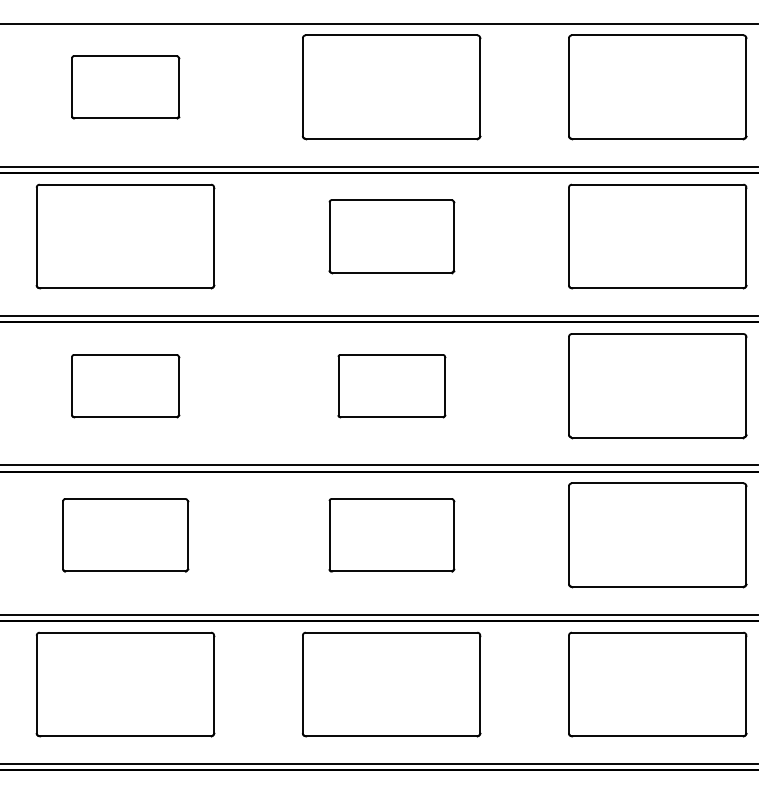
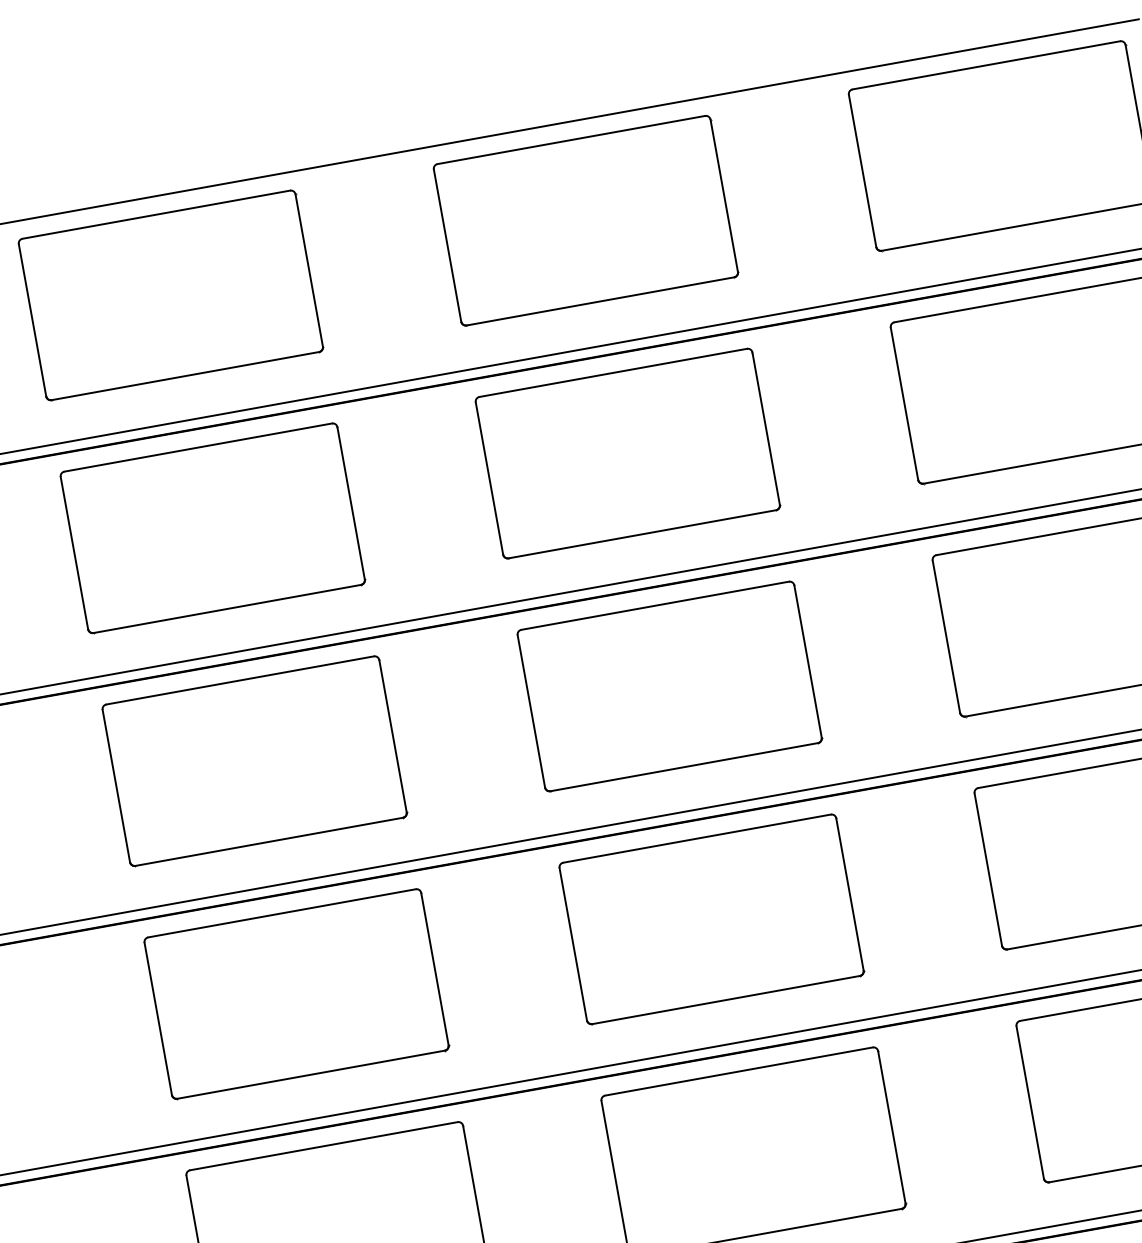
part: (125, 87) -> (171, 295), size x1.67
part: (391, 236) -> (627, 453), size x1.43
part: (125, 386) -> (254, 762), size x1.67
part: (391, 386) -> (669, 687), size x1.67
part: (125, 535) -> (296, 994), size x1.43
part: (391, 535) -> (711, 919), size x1.43

